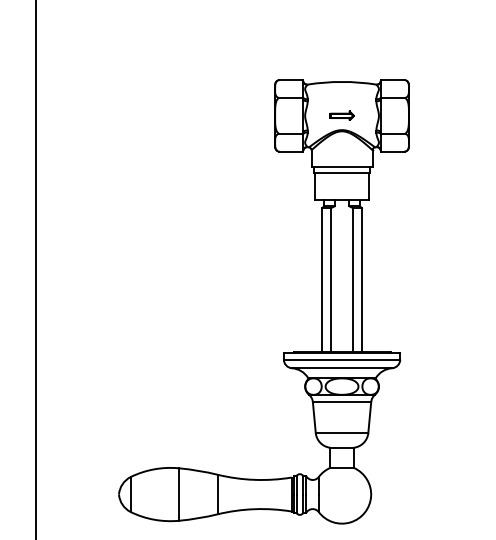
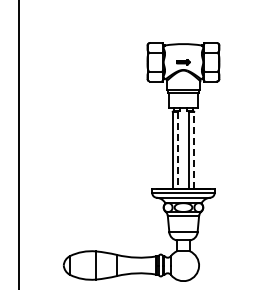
line: (330, 280) -> (177, 150), solid -> dashed
line: (362, 280) -> (194, 150), solid -> dashed

